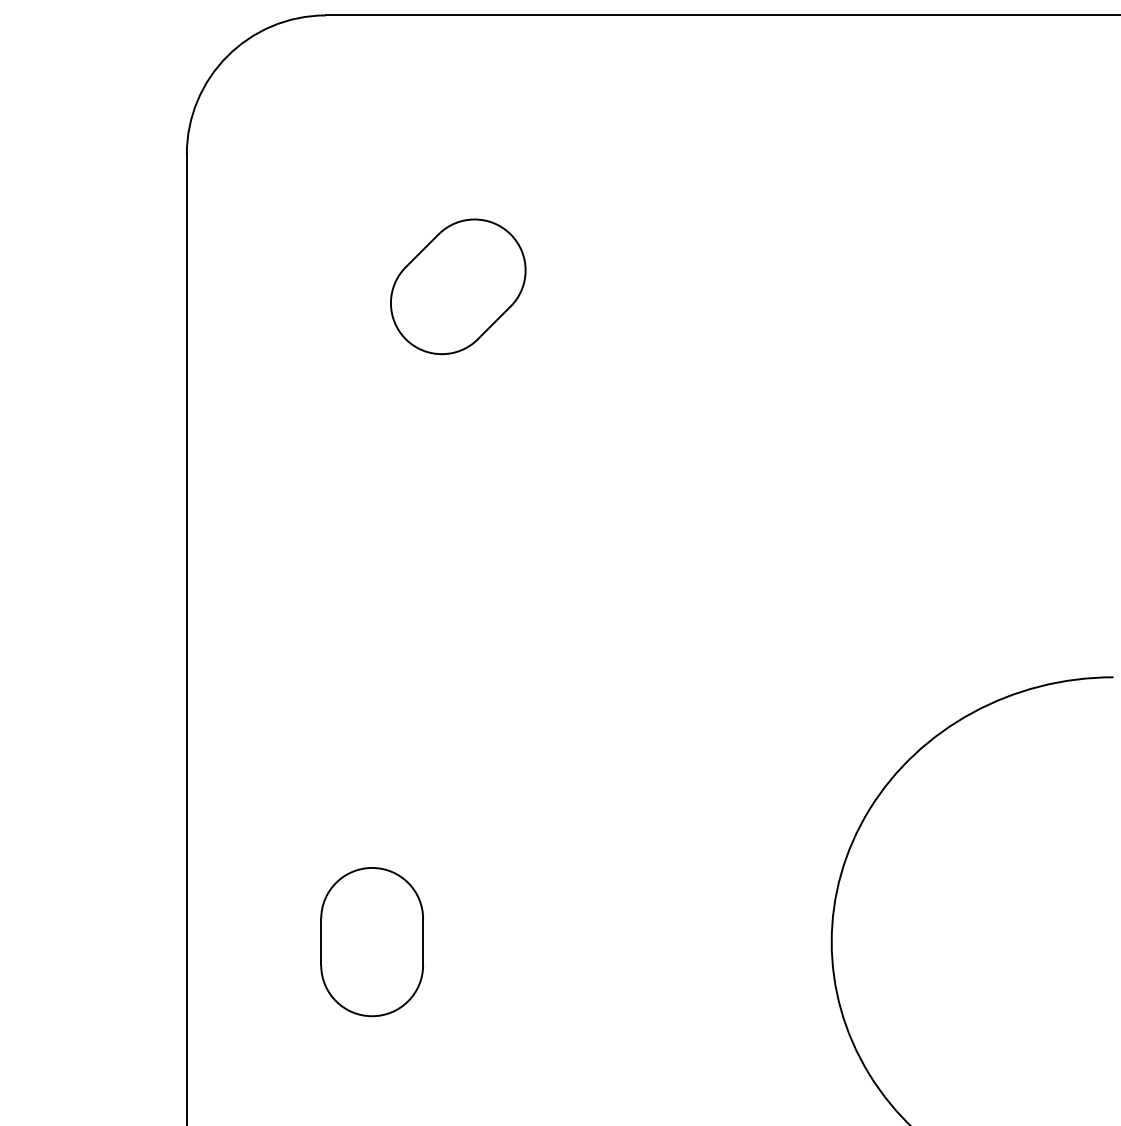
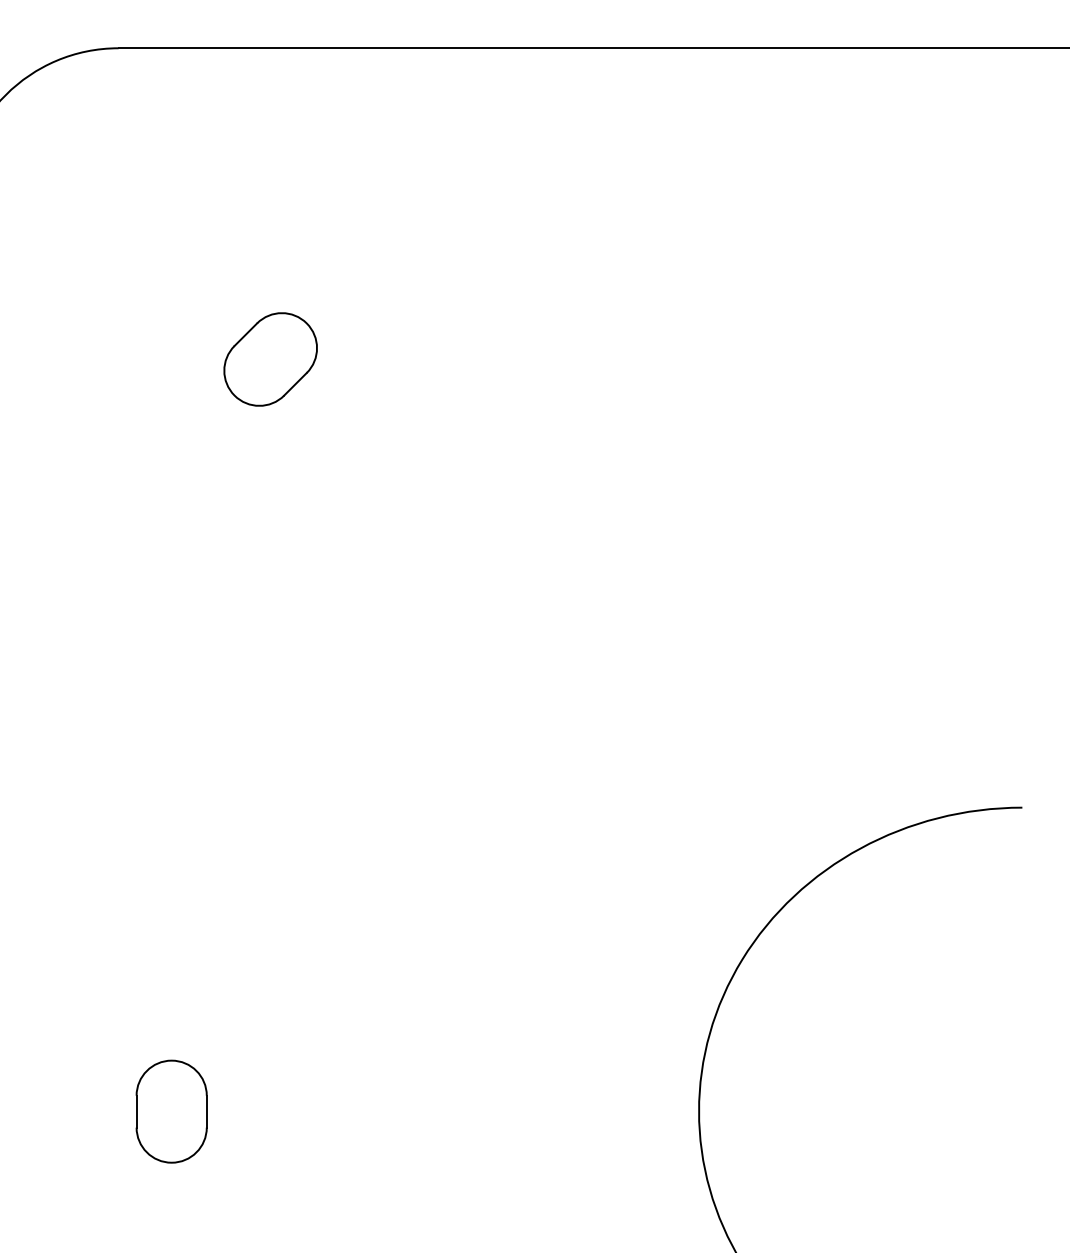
part: (458, 286) -> (270, 359), size x0.6
part: (371, 942) -> (171, 1111), size x0.6

